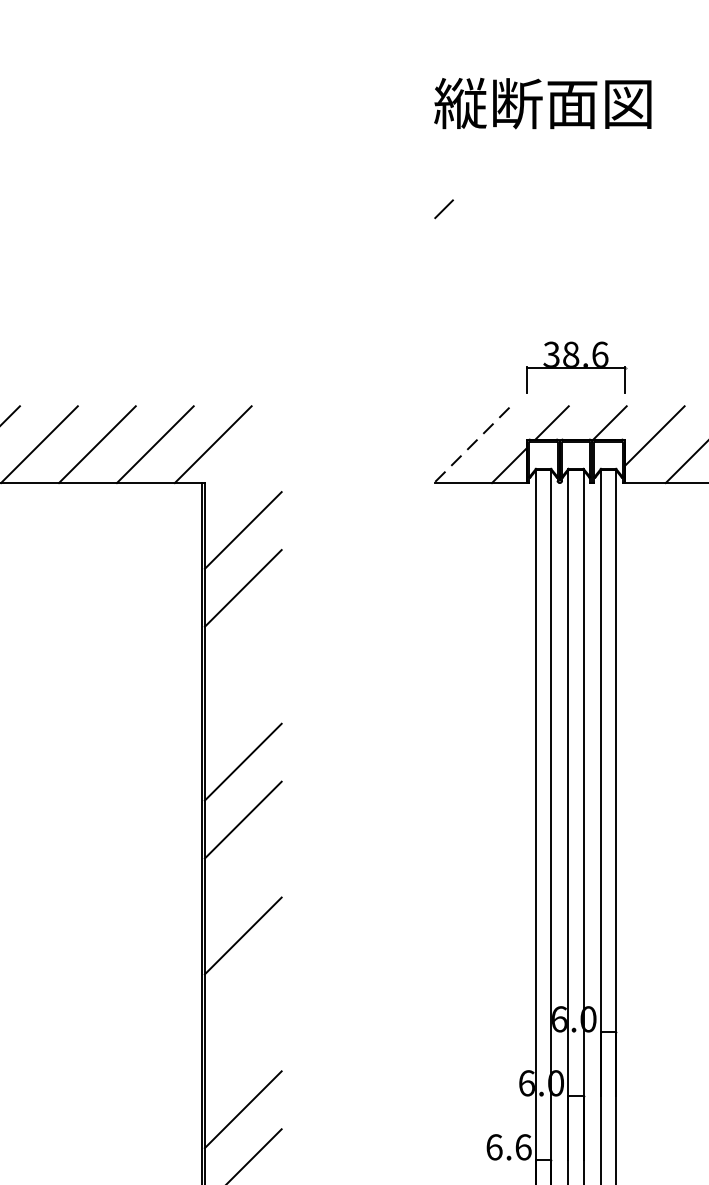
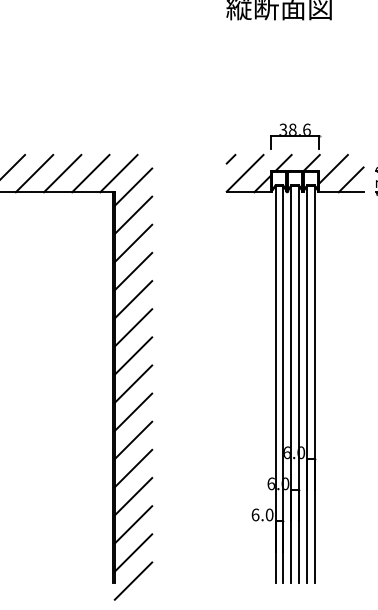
line: (442, 207) -> (230, 158), moved
line: (473, 444) -> (245, 173), dashed -> solid
line: (243, 471) -> (133, 186), added
line: (243, 646) -> (133, 271), added
line: (243, 703) -> (133, 299), added
line: (243, 876) -> (133, 383), added
line: (243, 994) -> (133, 440), added
line: (243, 1051) -> (133, 468), added
text: (523, 1146) -> (269, 514), 6.6 -> 6.0

